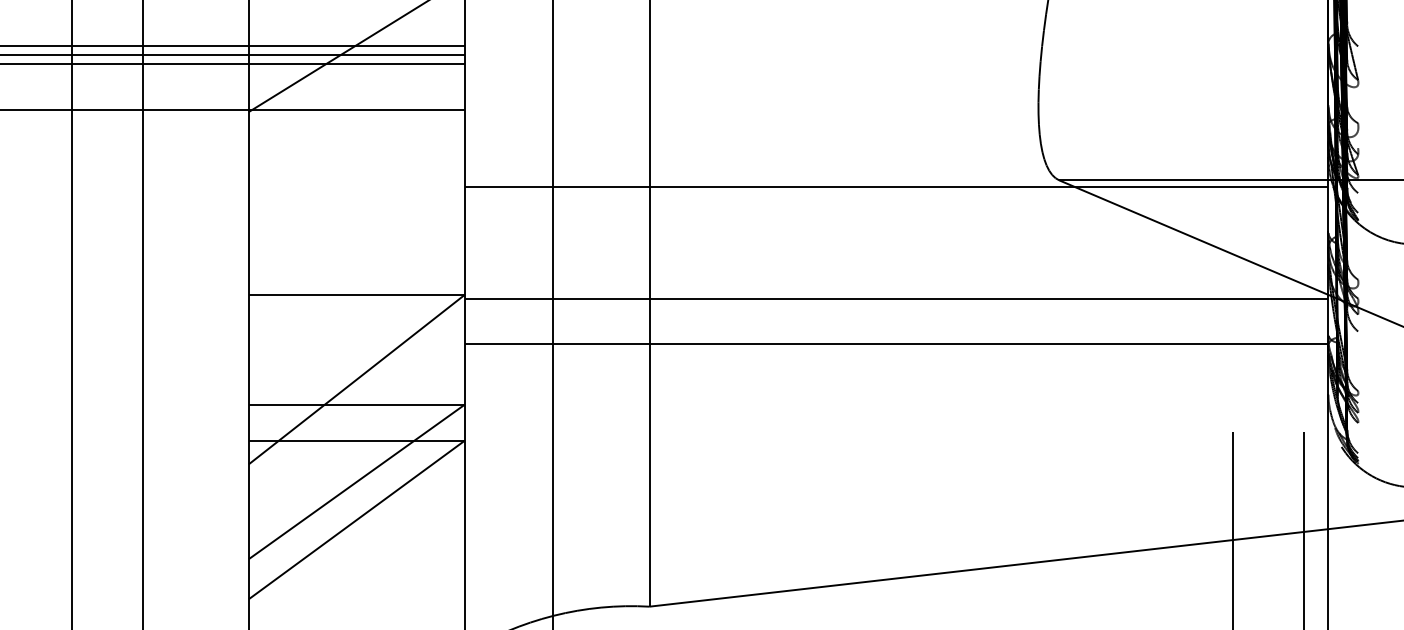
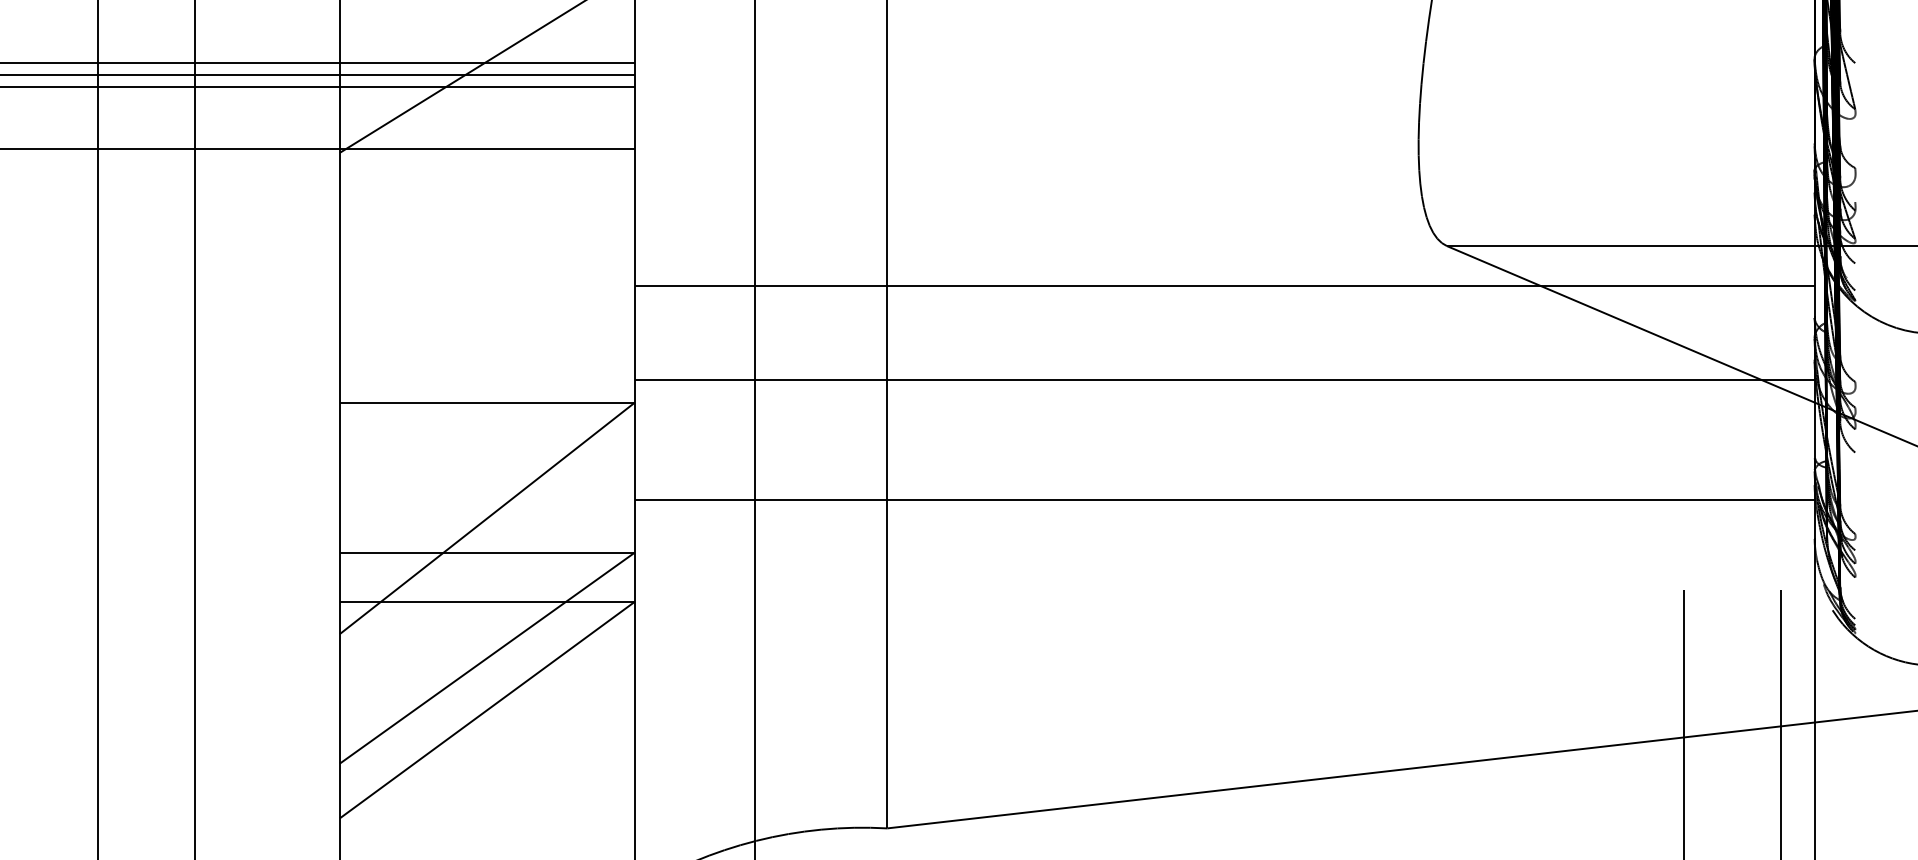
line: (896, 186) -> (1224, 285), moved
line: (896, 298) -> (1224, 379), moved
line: (896, 343) -> (1224, 499), moved

